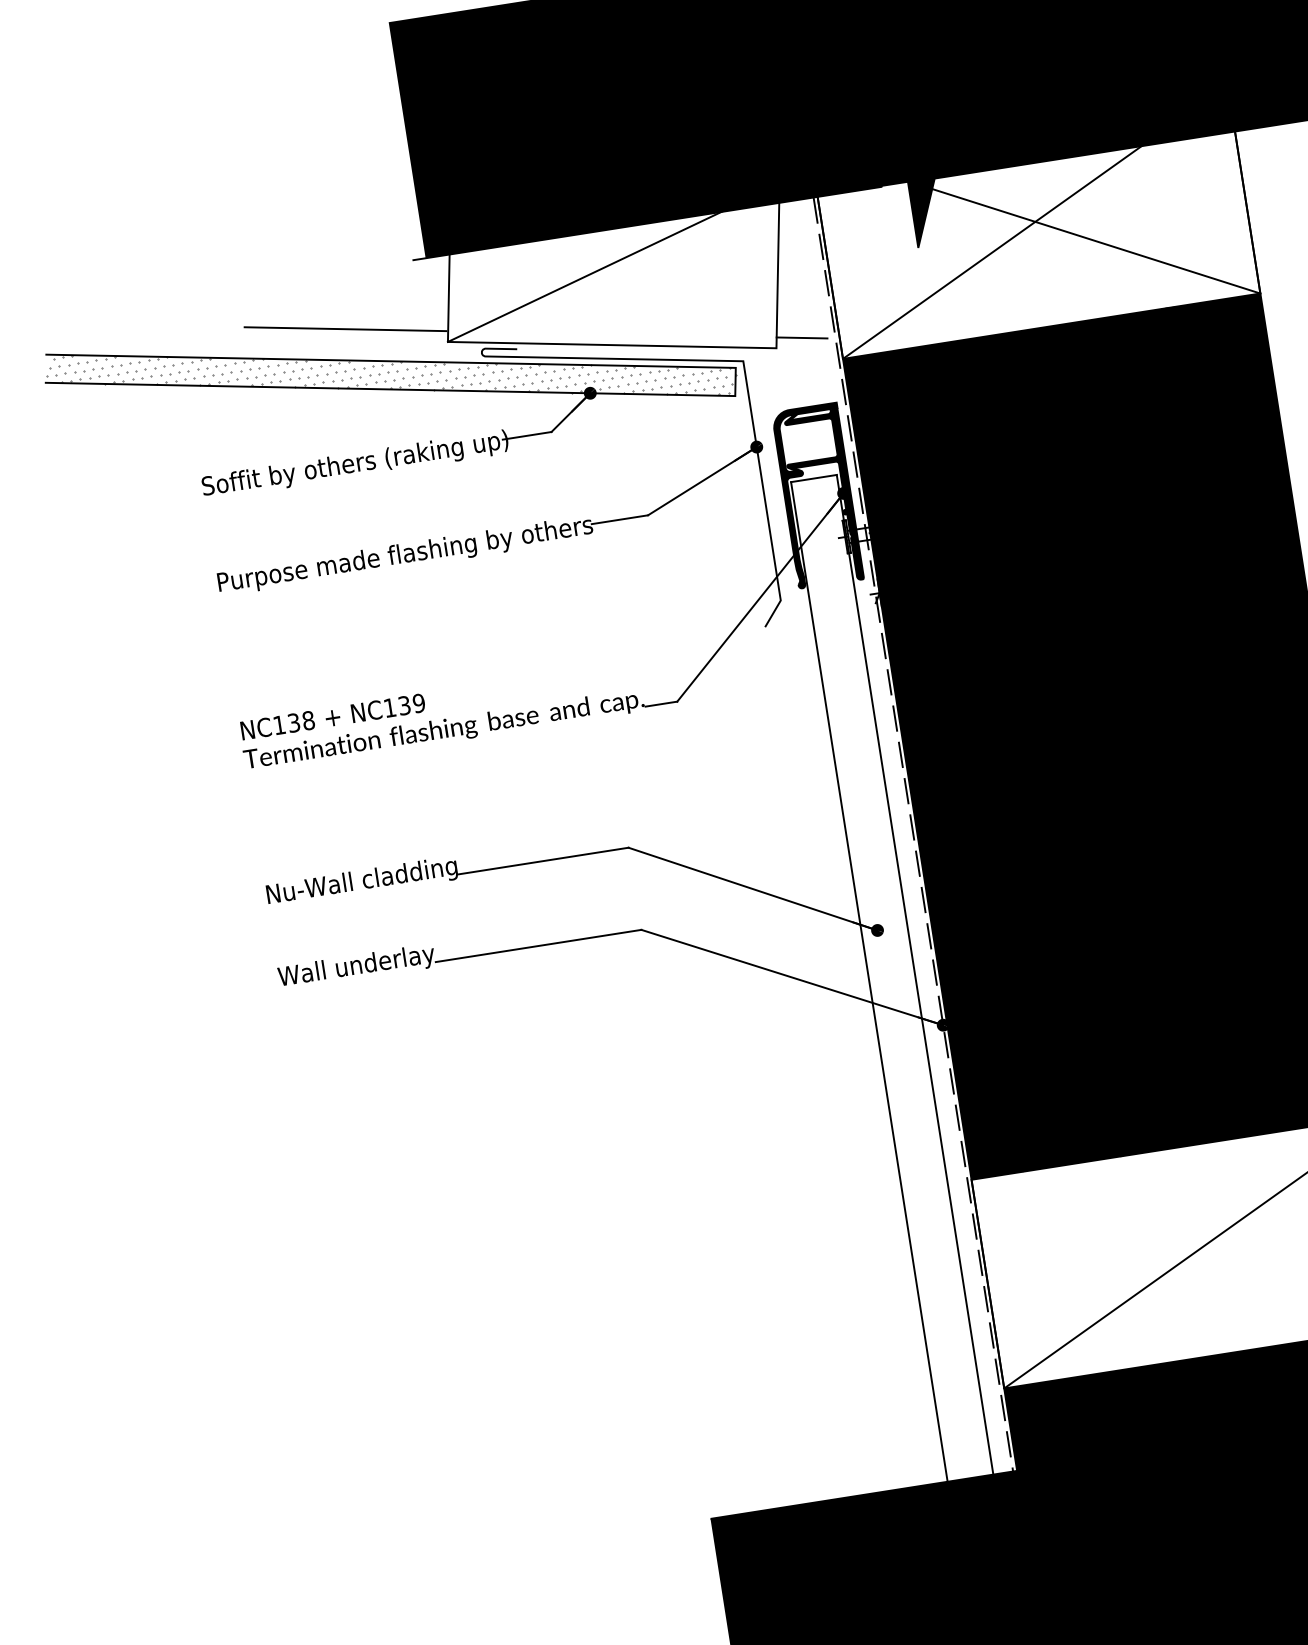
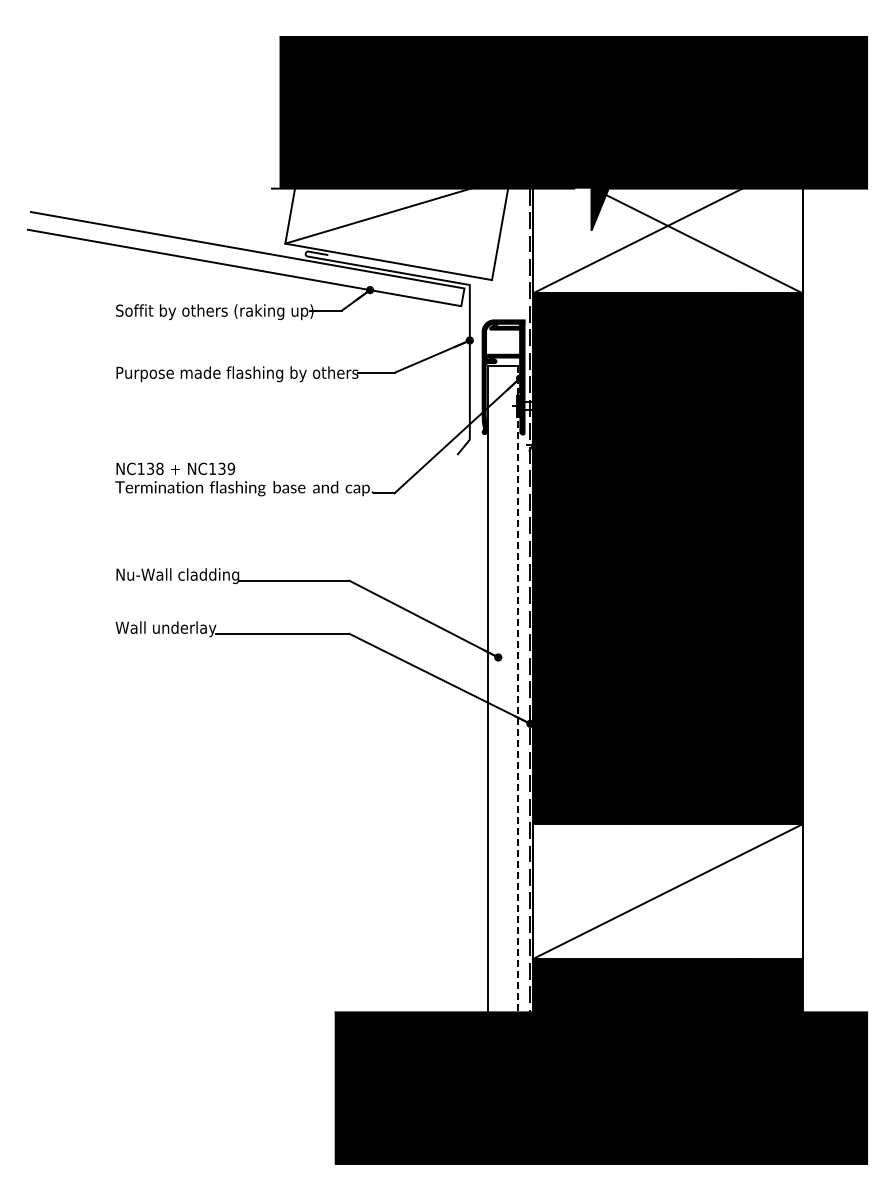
line: (344, 329) -> (221, 225), removed
line: (802, 336) -> (509, 275), removed
hatch: (390, 376) -> (245, 259), removed
line: (914, 975) -> (517, 689), solid -> dashed

